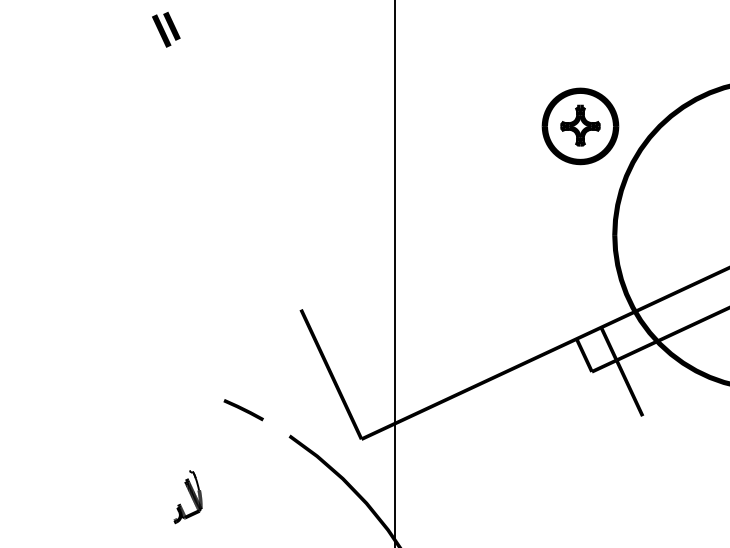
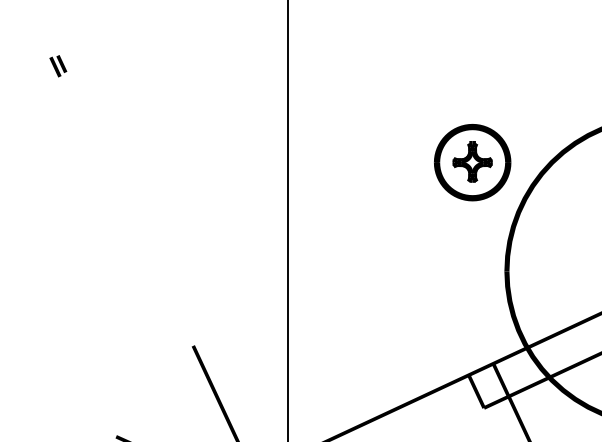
part: (165, 30) -> (57, 66), size x0.62

